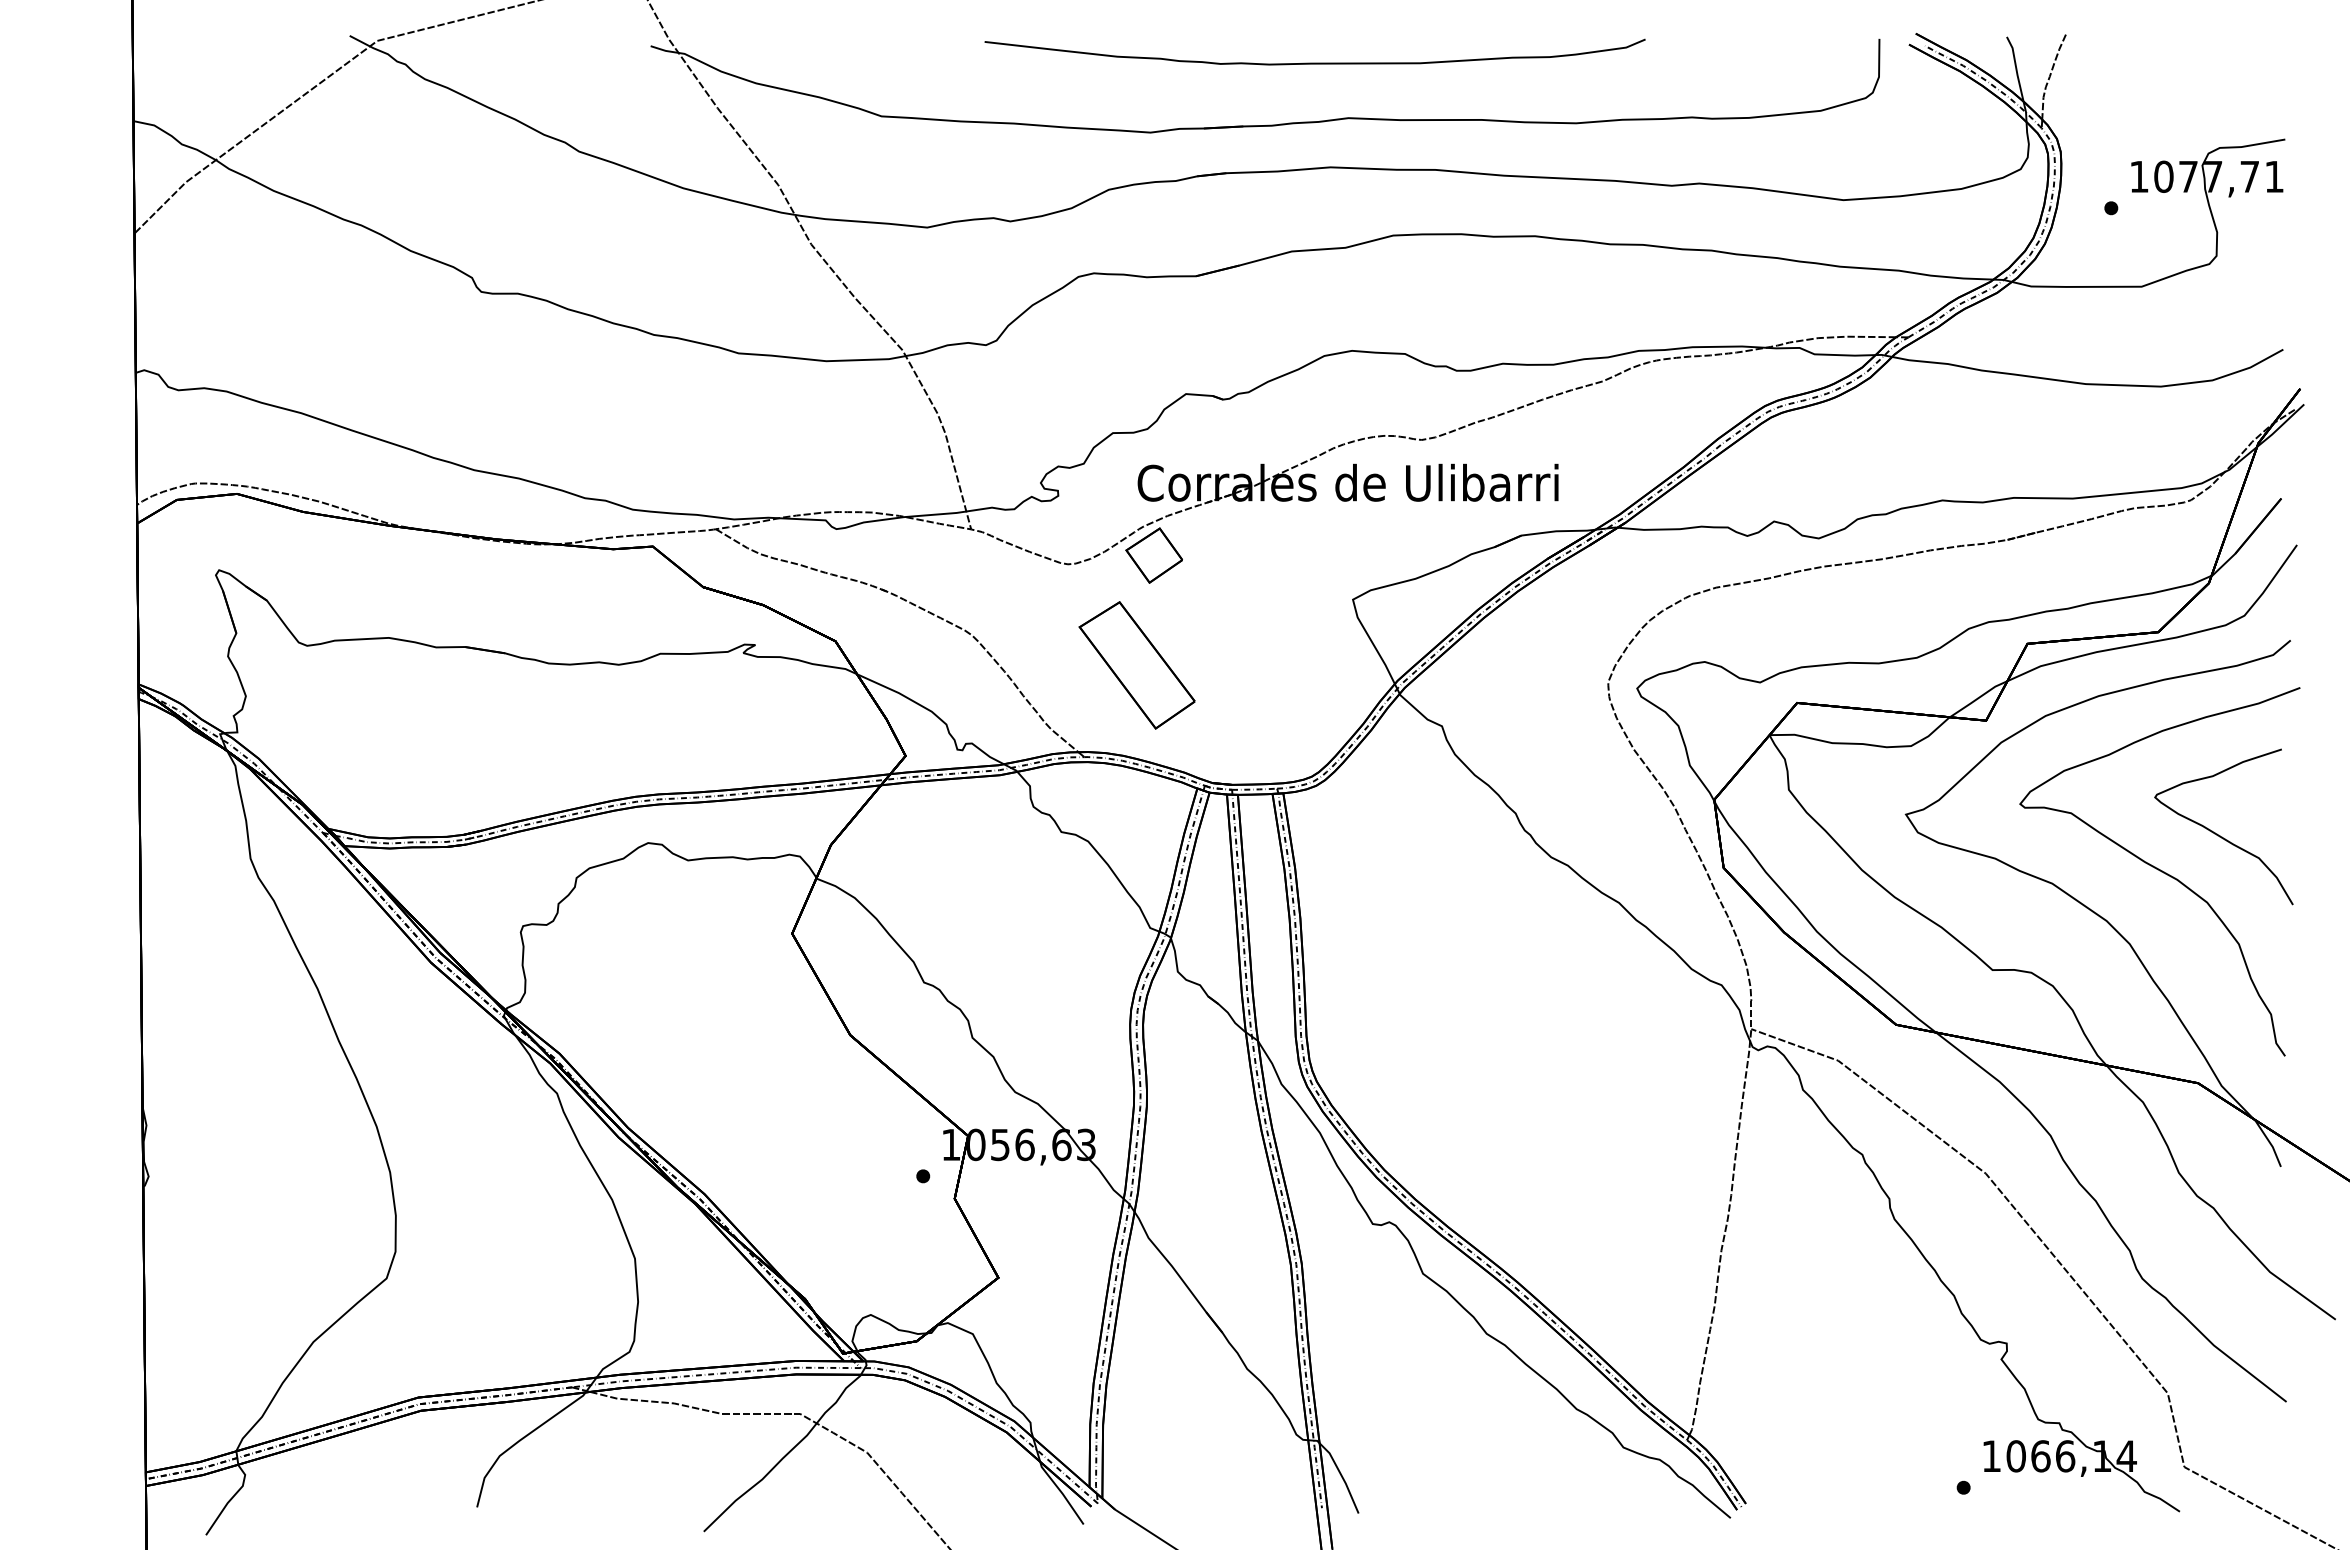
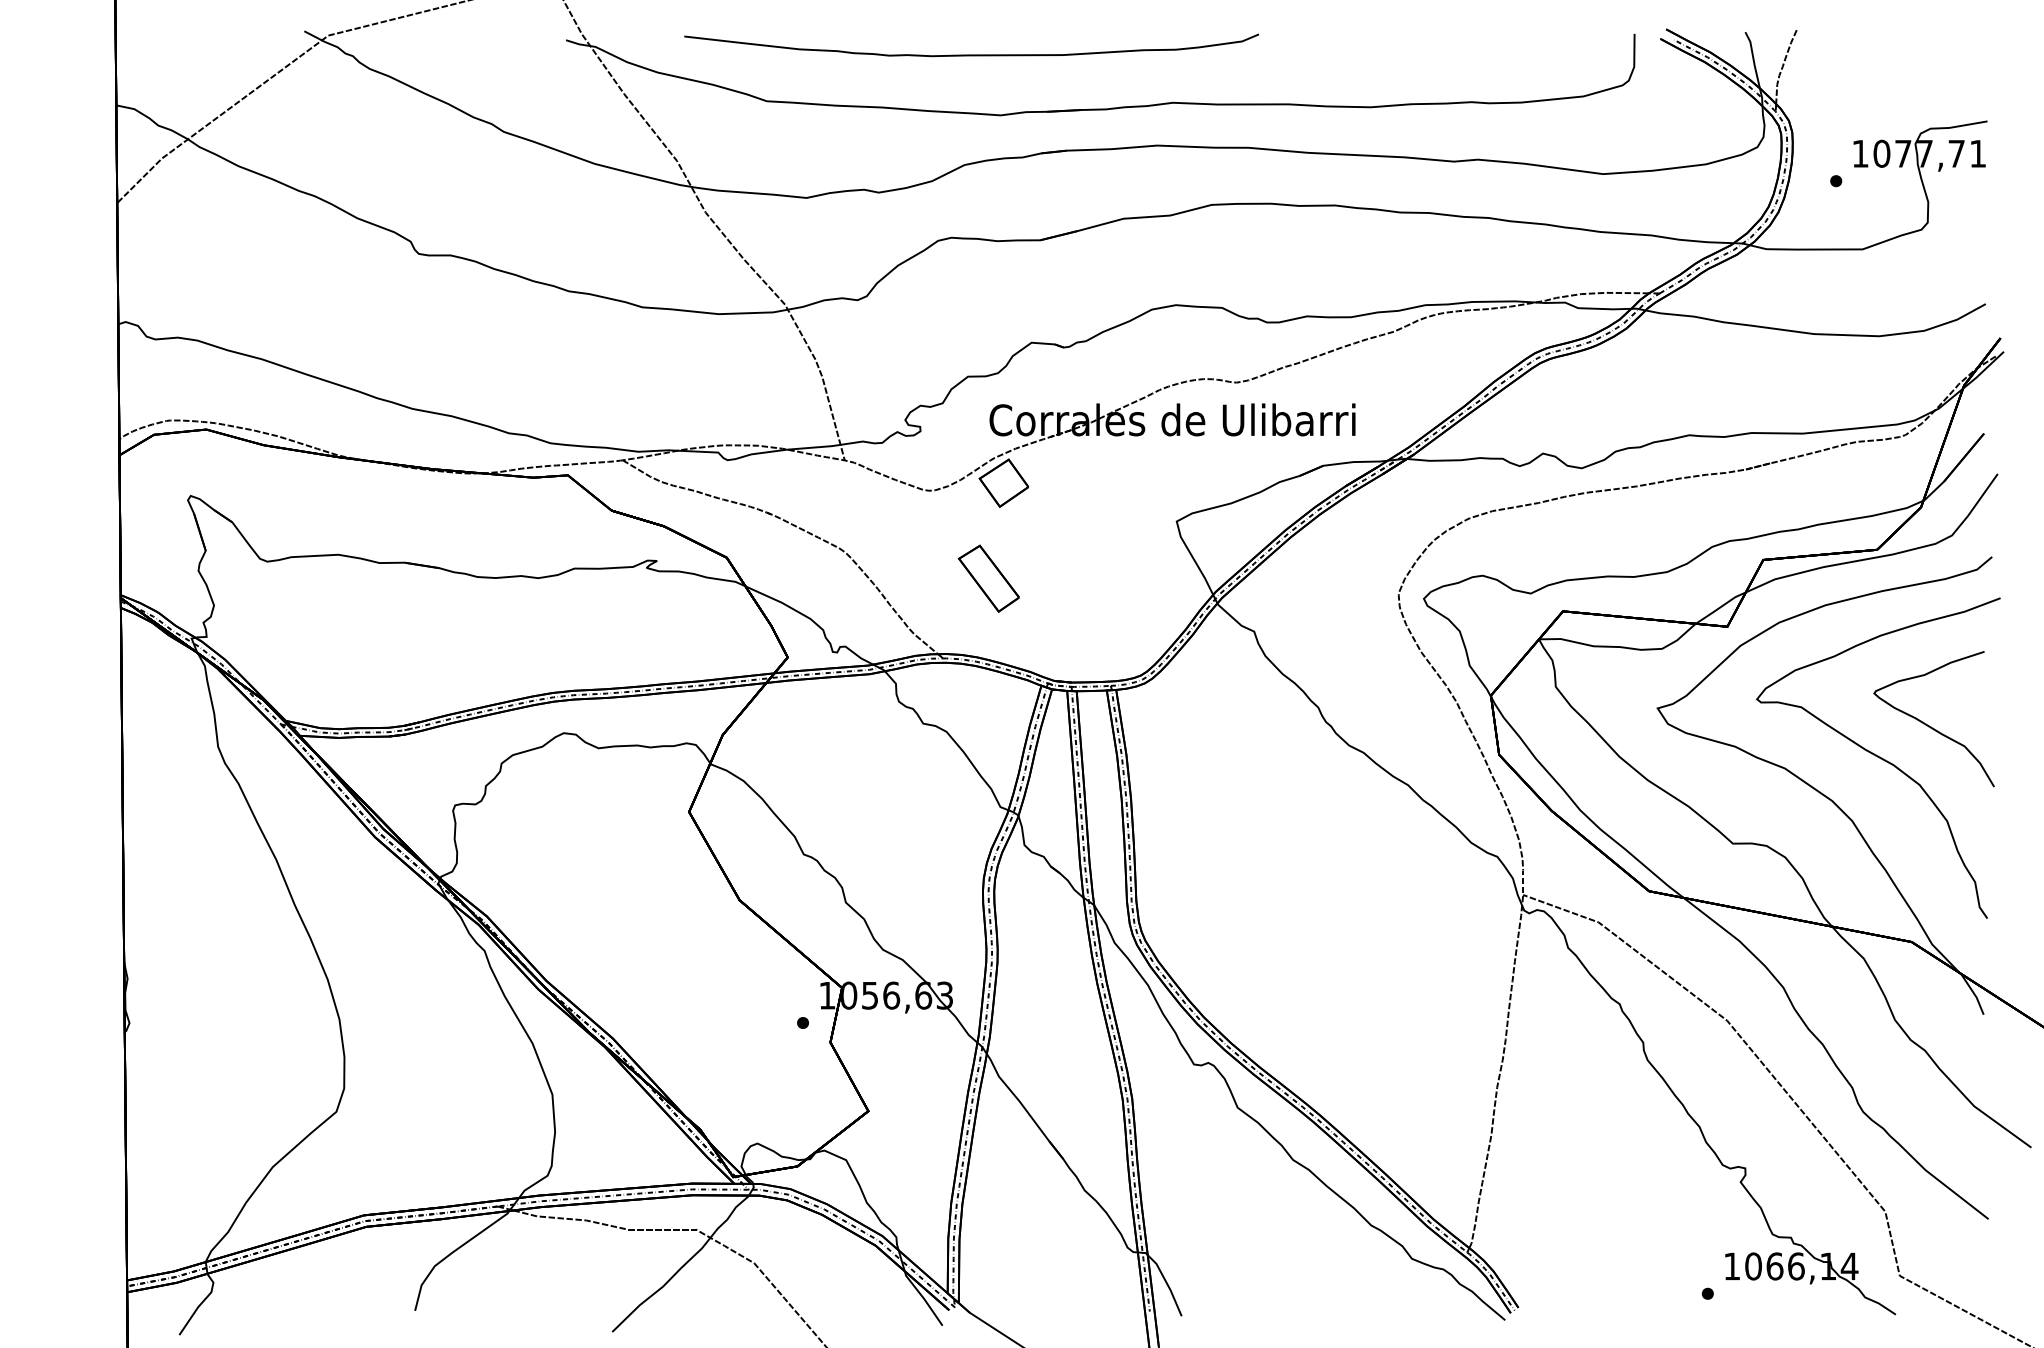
curve: (1314, 62) -> (971, 54), moved
part: (1136, 665) -> (988, 578), size x0.6

